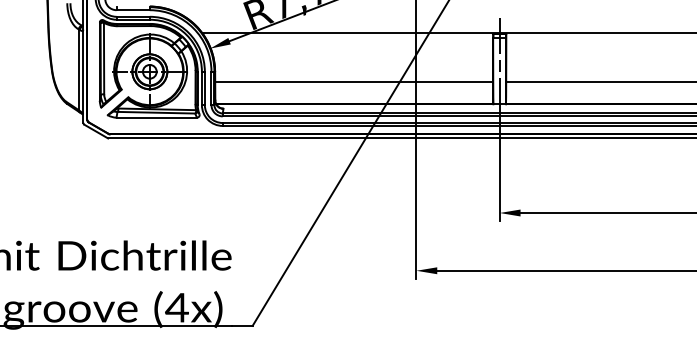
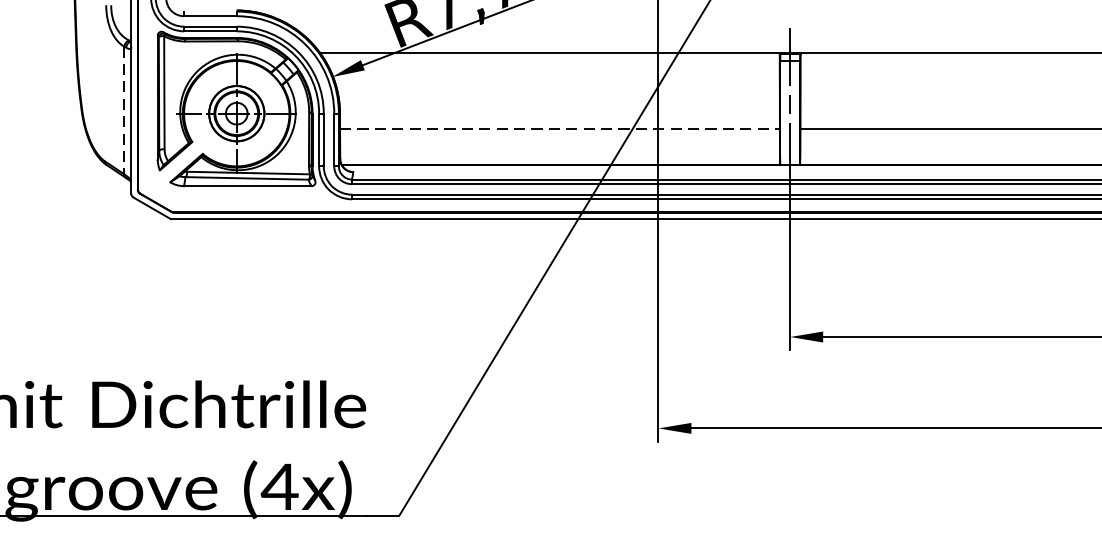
line: (78, 70) -> (123, 111), solid -> dashed
line: (354, 81) -> (560, 129), solid -> dashed

